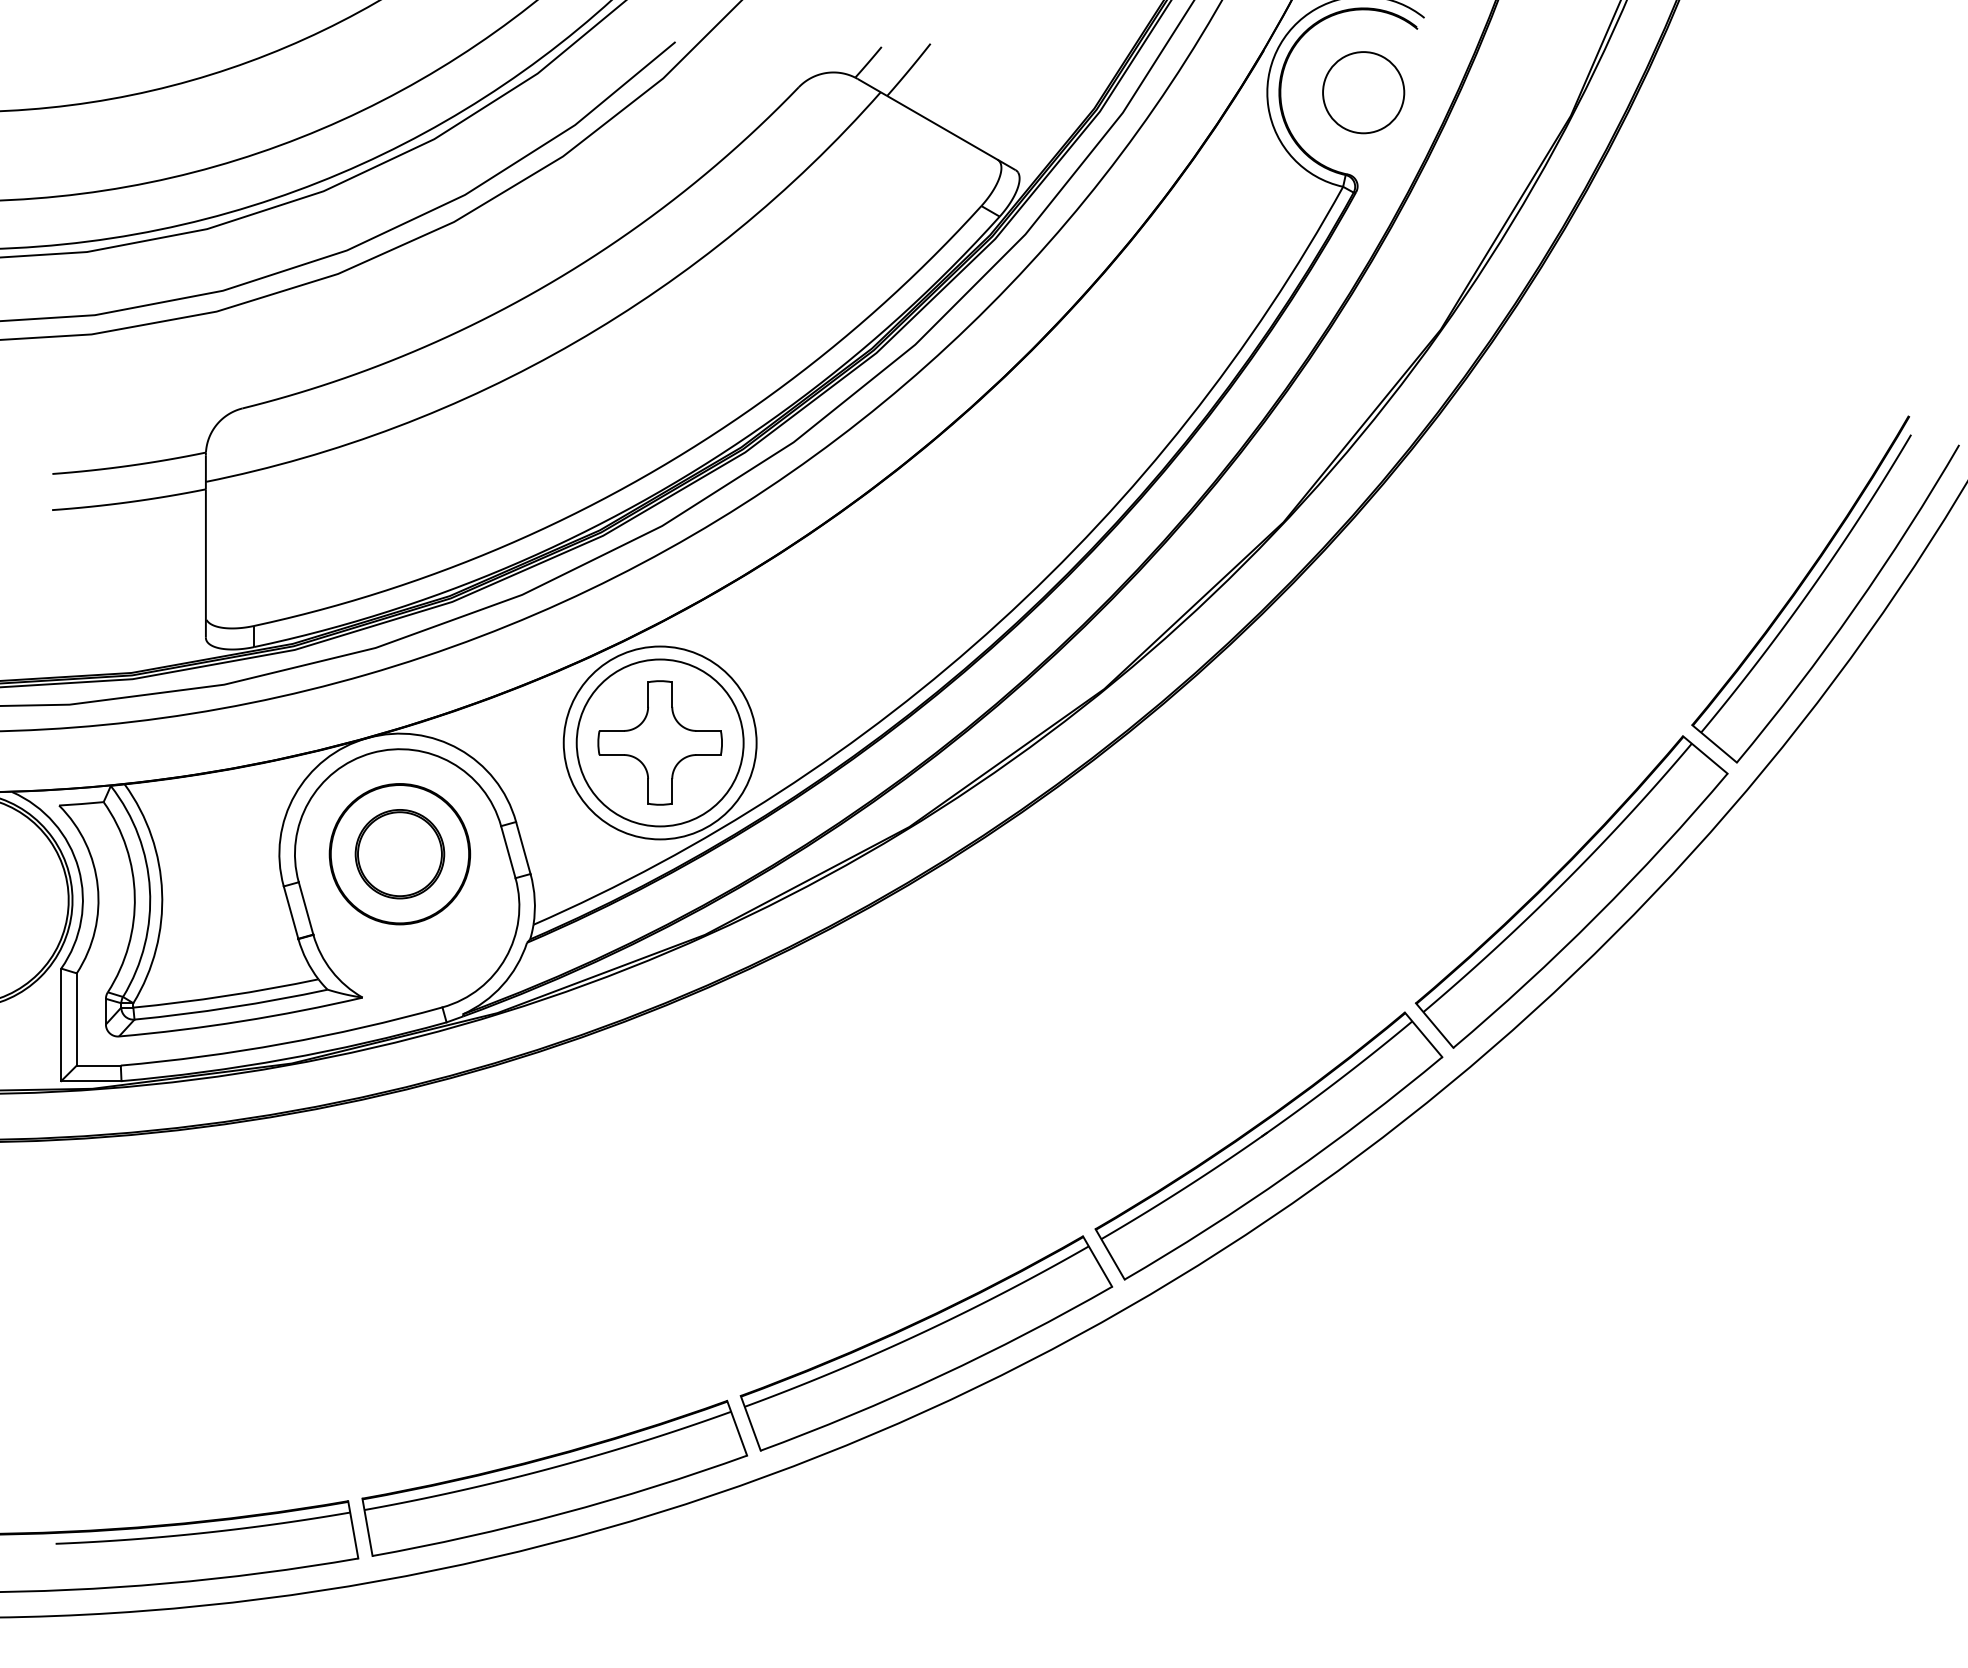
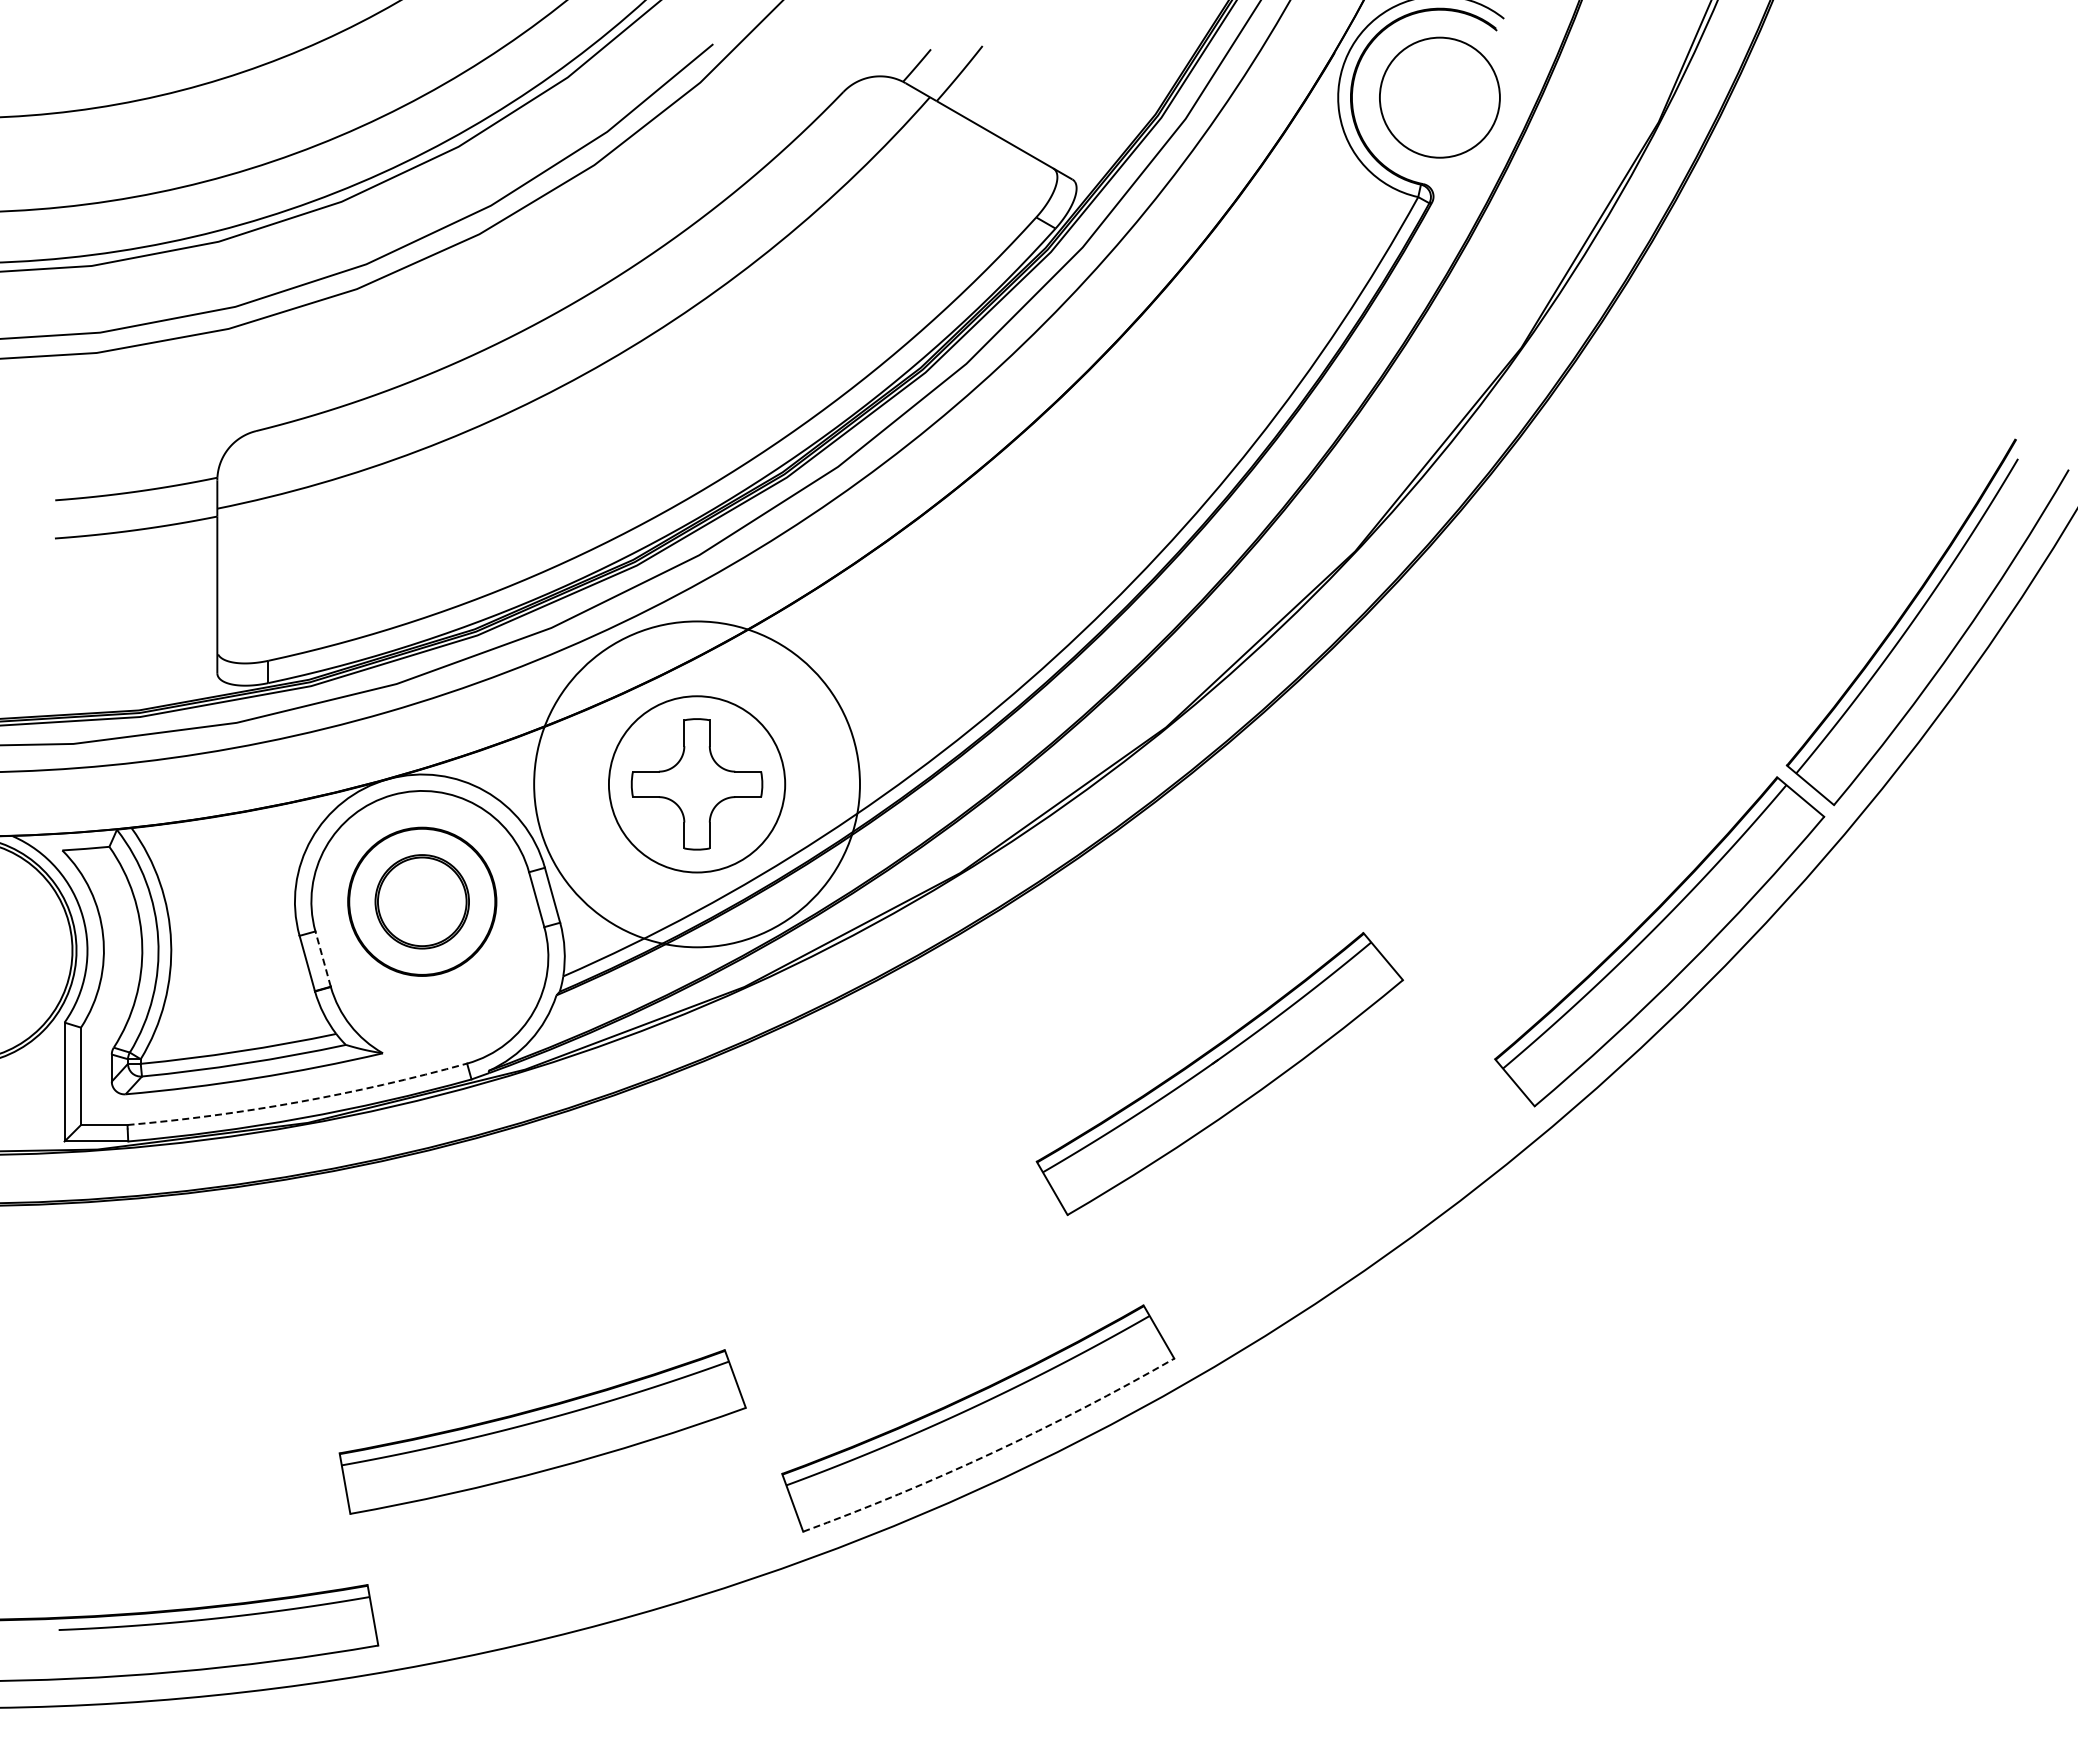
circle: (1363, 92) -> (1439, 97), size x1.4
circle: (659, 743) -> (696, 784), size x1.6
line: (306, 908) -> (323, 959), solid -> dashed
arc: (282, 1044) -> (298, 1102), solid -> dashed
part: (1268, 1145) -> (1219, 1073), moved
arc: (939, 1375) -> (992, 1452), solid -> dashed
part: (554, 1477) -> (542, 1431), moved

